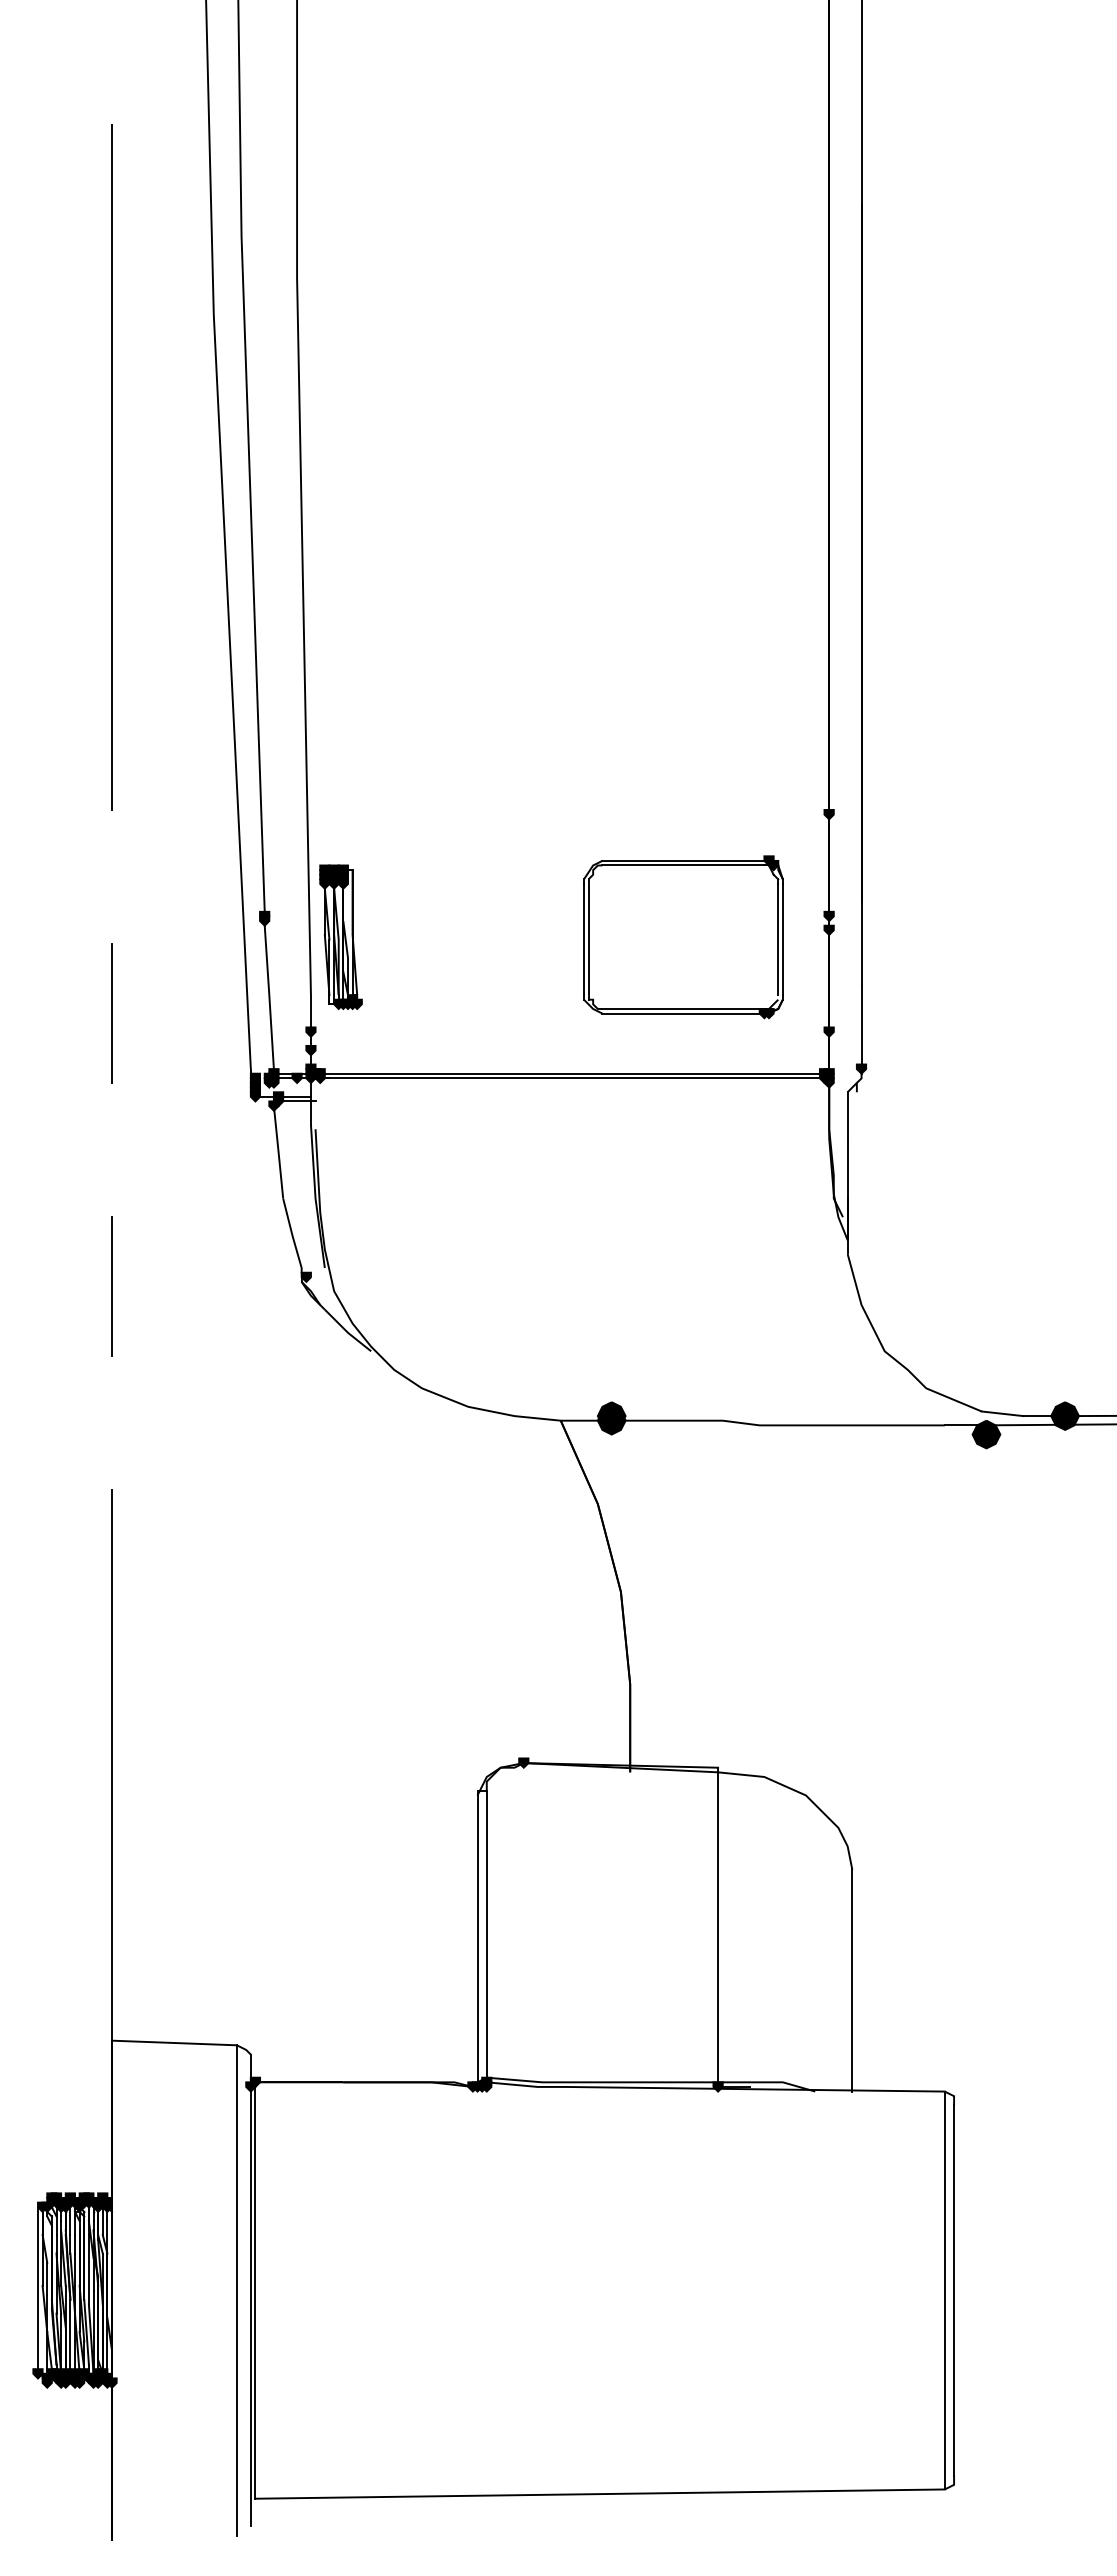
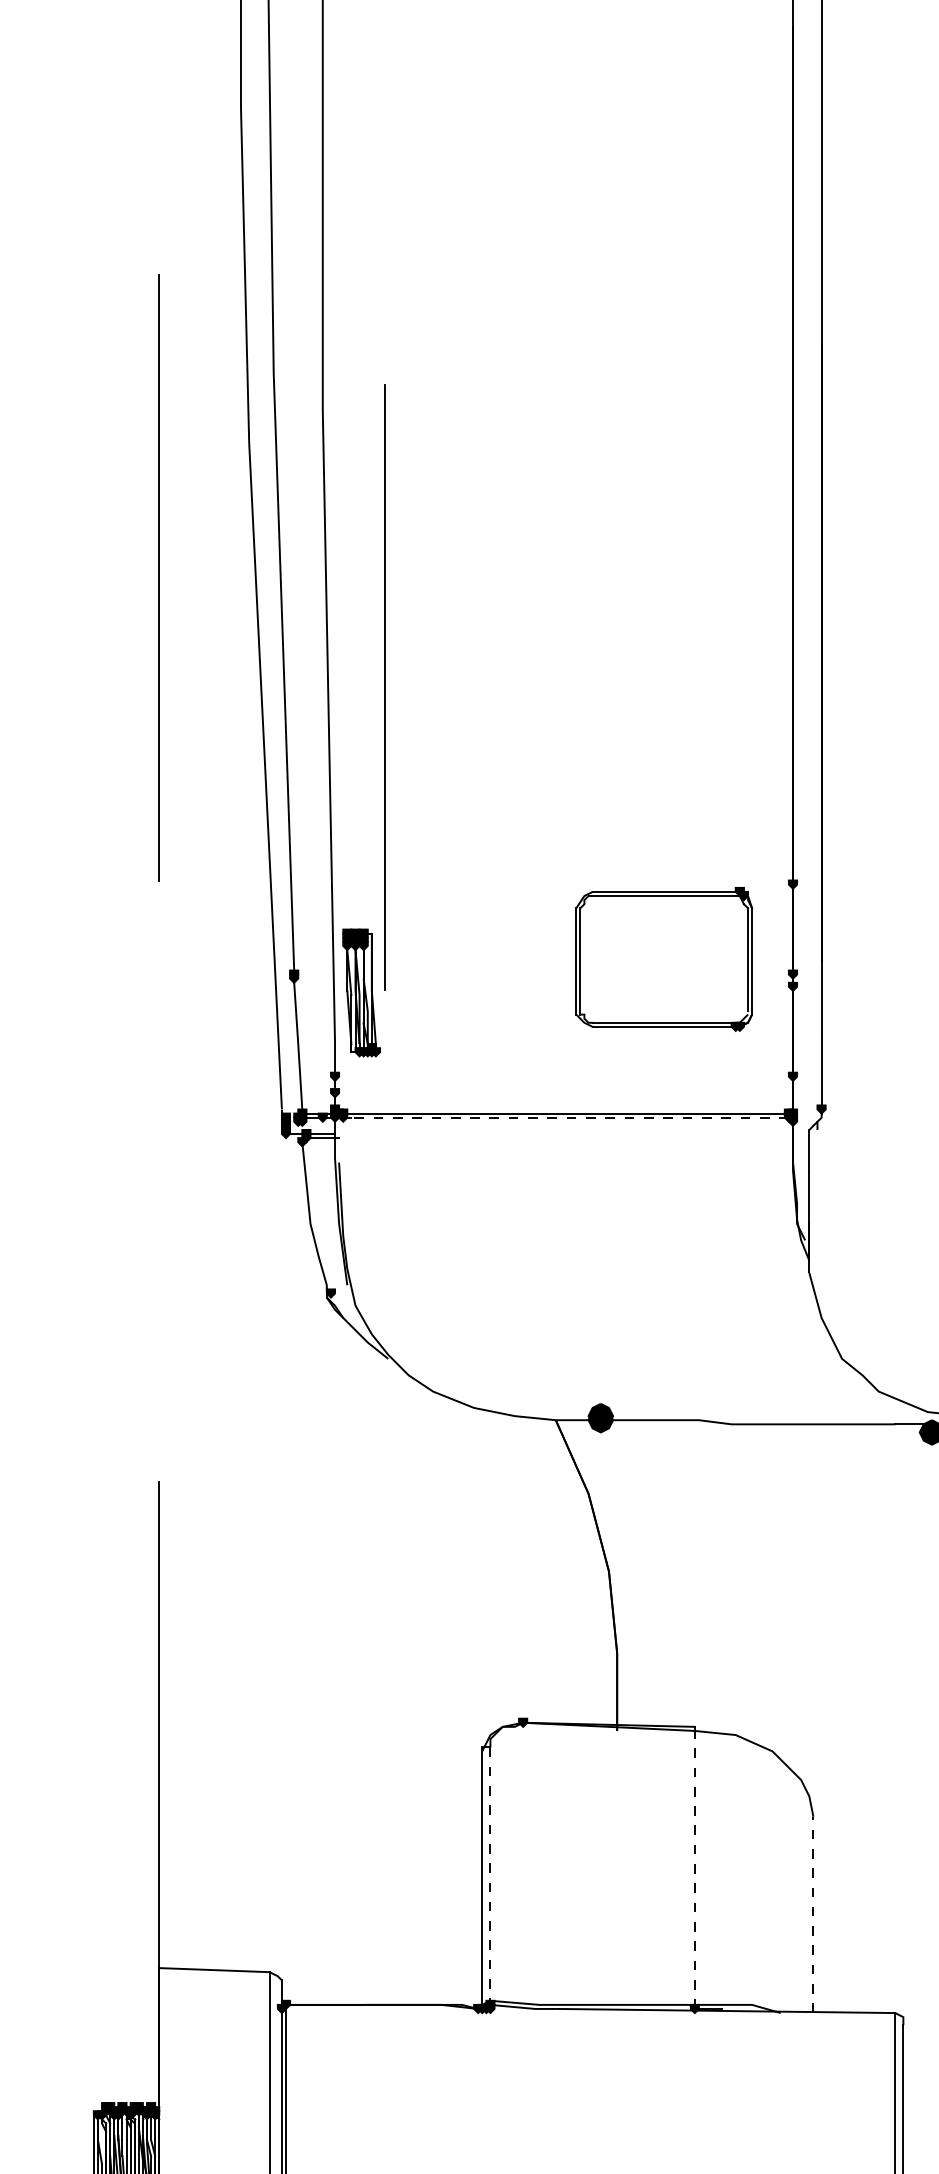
line: (366, 591) -> (384, 687), added
part: (683, 937) -> (664, 959), moved
line: (112, 1013) -> (159, 1060), removed
line: (571, 1078) -> (565, 1117), solid -> dashed
line: (112, 1286) -> (159, 1301), removed
line: (718, 1930) -> (695, 1870), solid -> dashed
line: (486, 1934) -> (490, 1874), solid -> dashed
line: (852, 1980) -> (813, 1914), solid -> dashed

